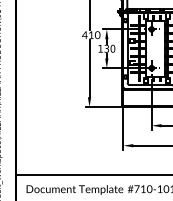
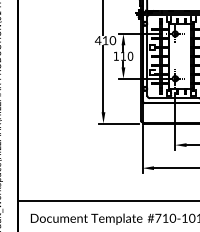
text: (105, 48) -> (122, 56), 130 -> 110

